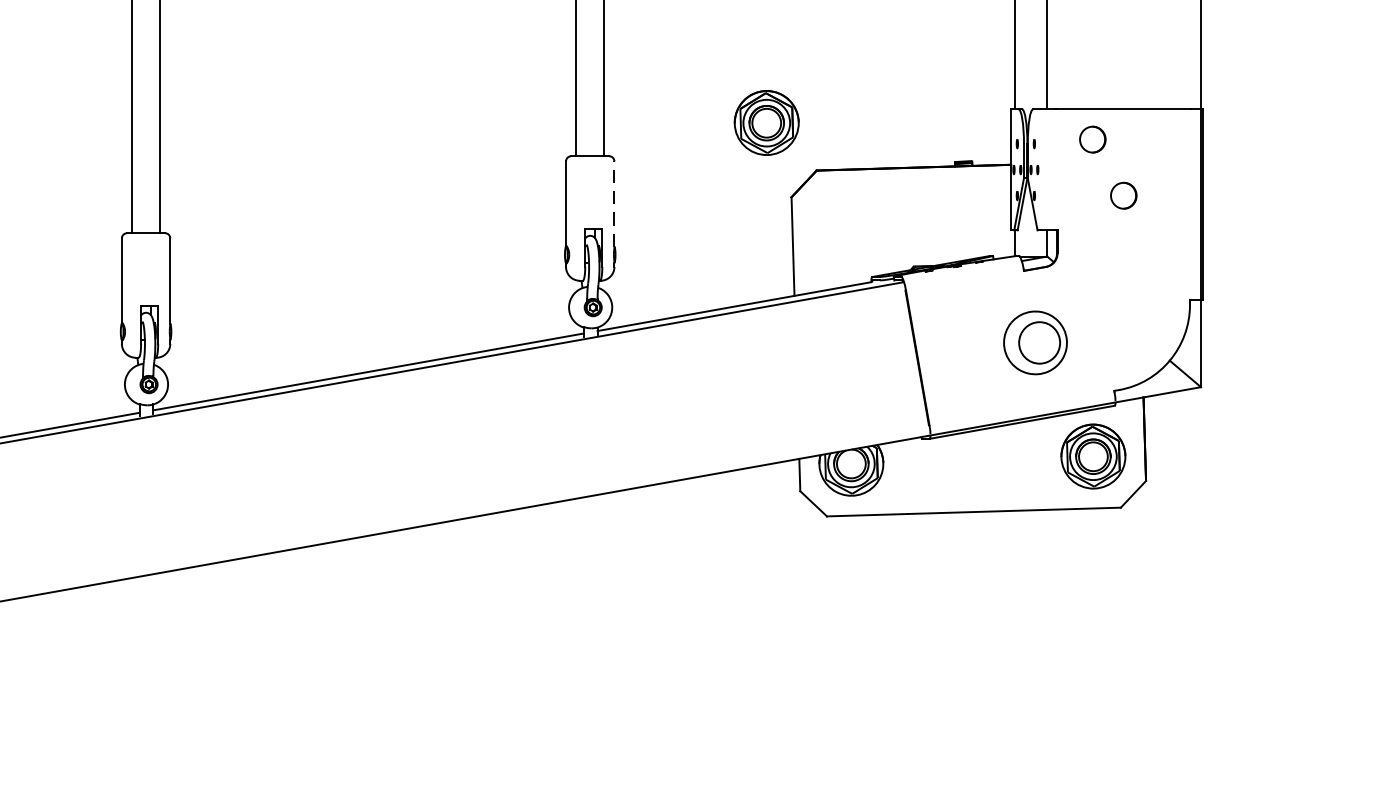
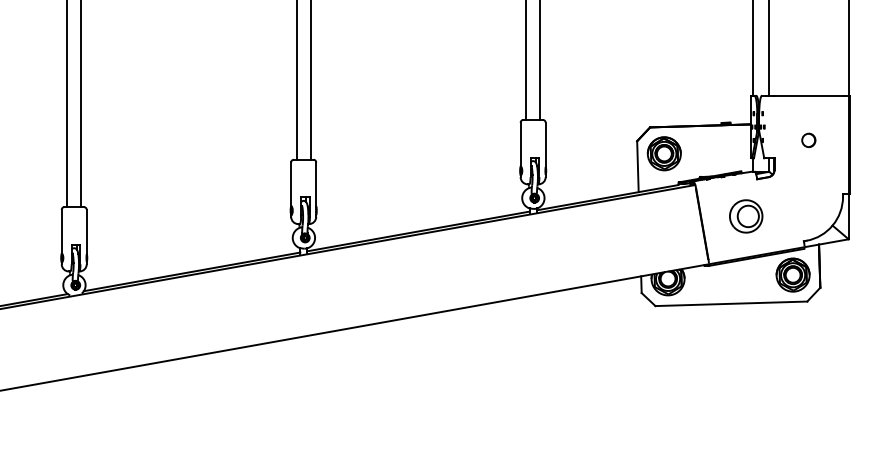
part: (765, 122) -> (663, 153), moved
part: (1092, 137) -> (792, 110), removed
line: (614, 203) -> (545, 144), dashed -> solid
part: (1036, 343) -> (746, 216), moved

